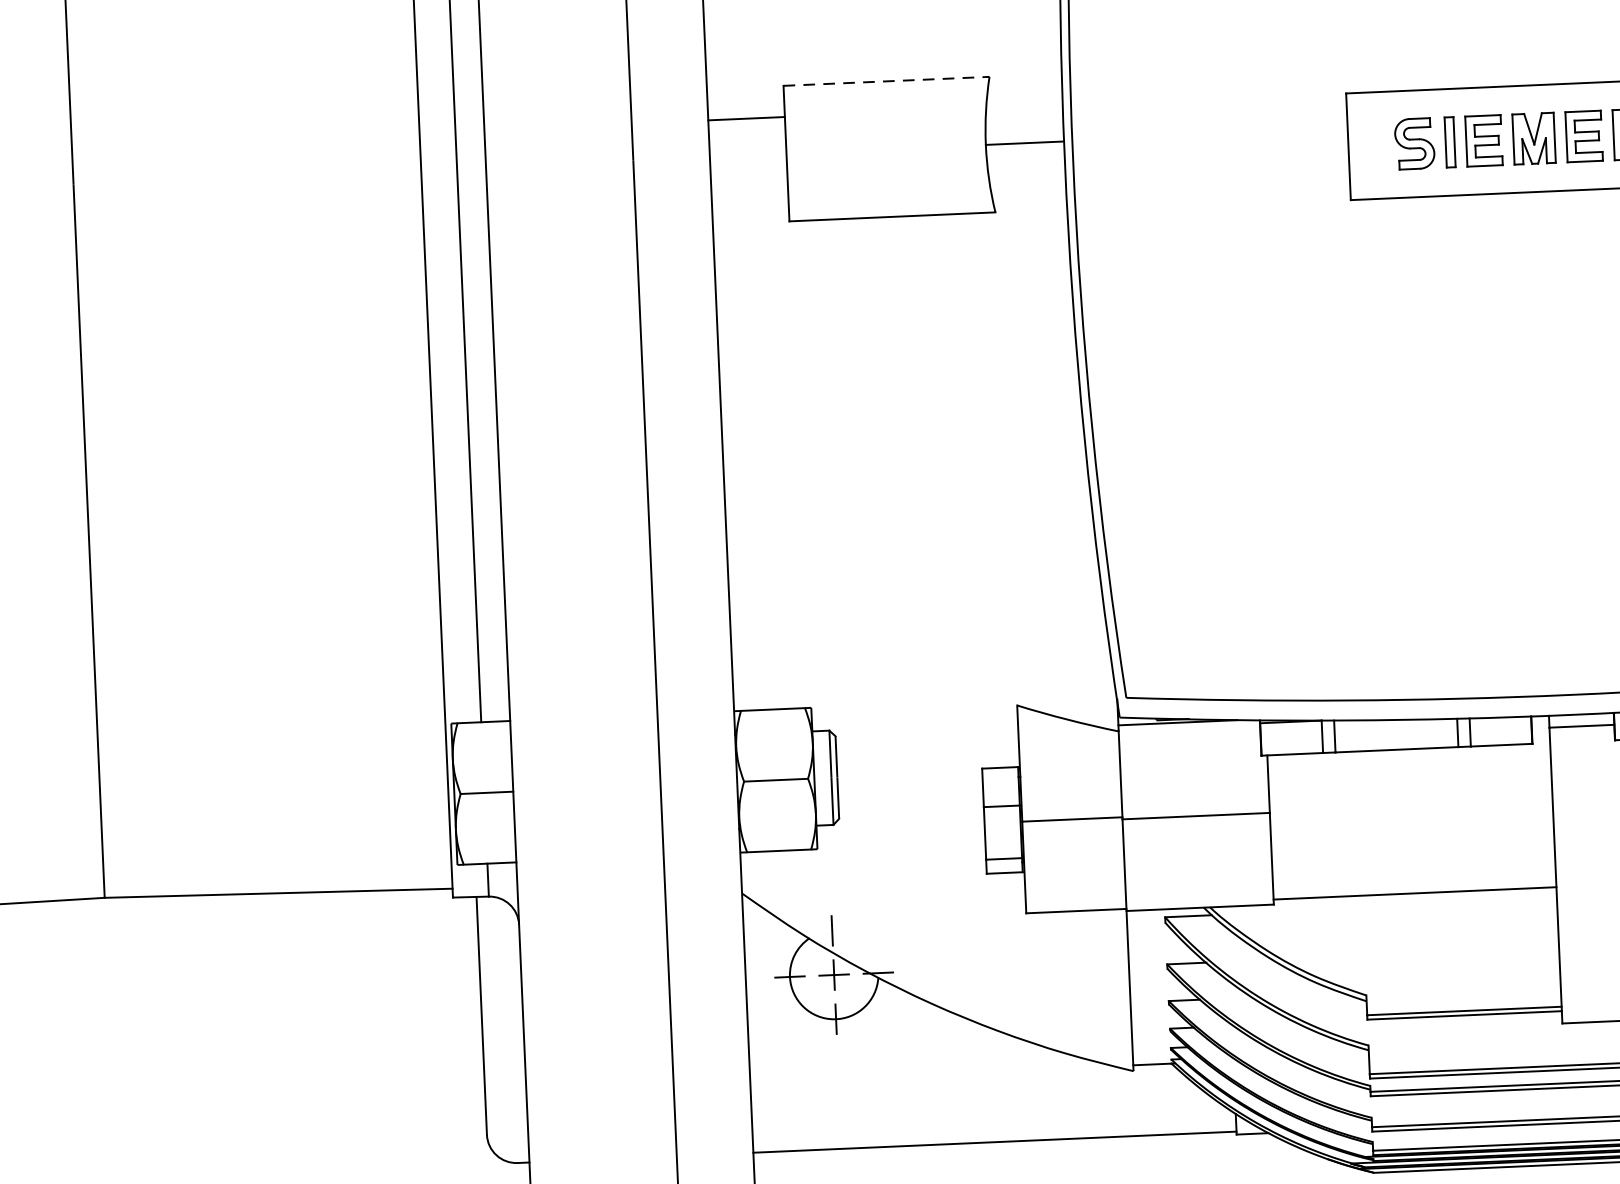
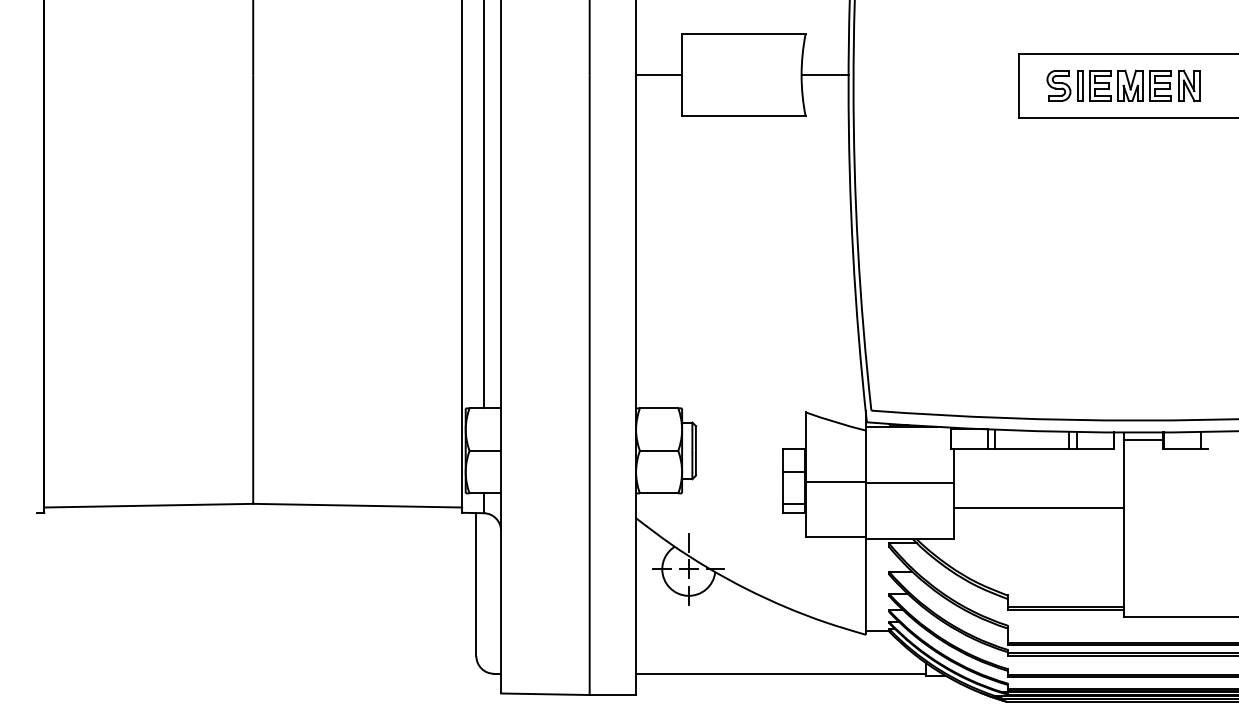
line: (886, 81) -> (743, 34), dashed -> solid
line: (746, 119) -> (658, 75), moved
line: (1415, 893) -> (1039, 507), moved

